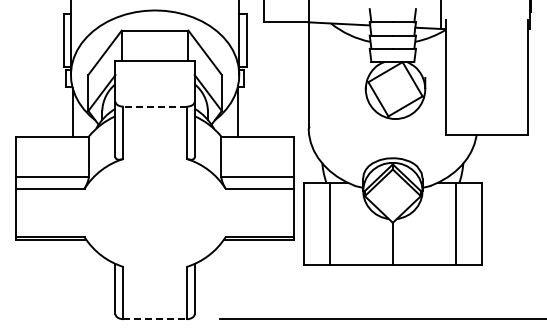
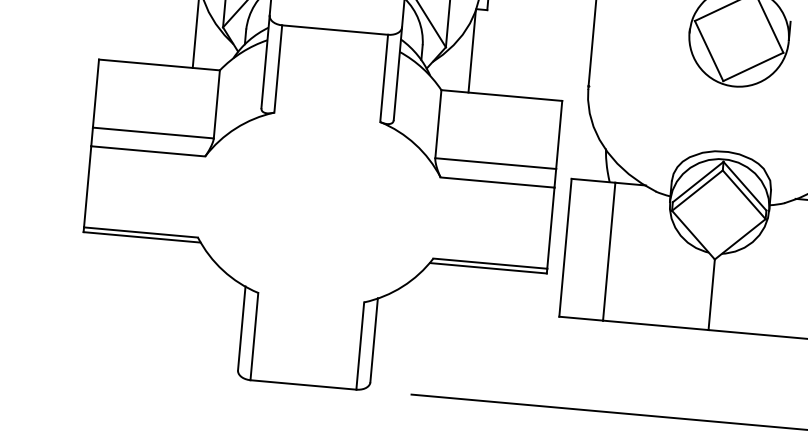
line: (155, 106) -> (335, 29), dashed -> solid
line: (155, 319) -> (304, 385), dashed -> solid

